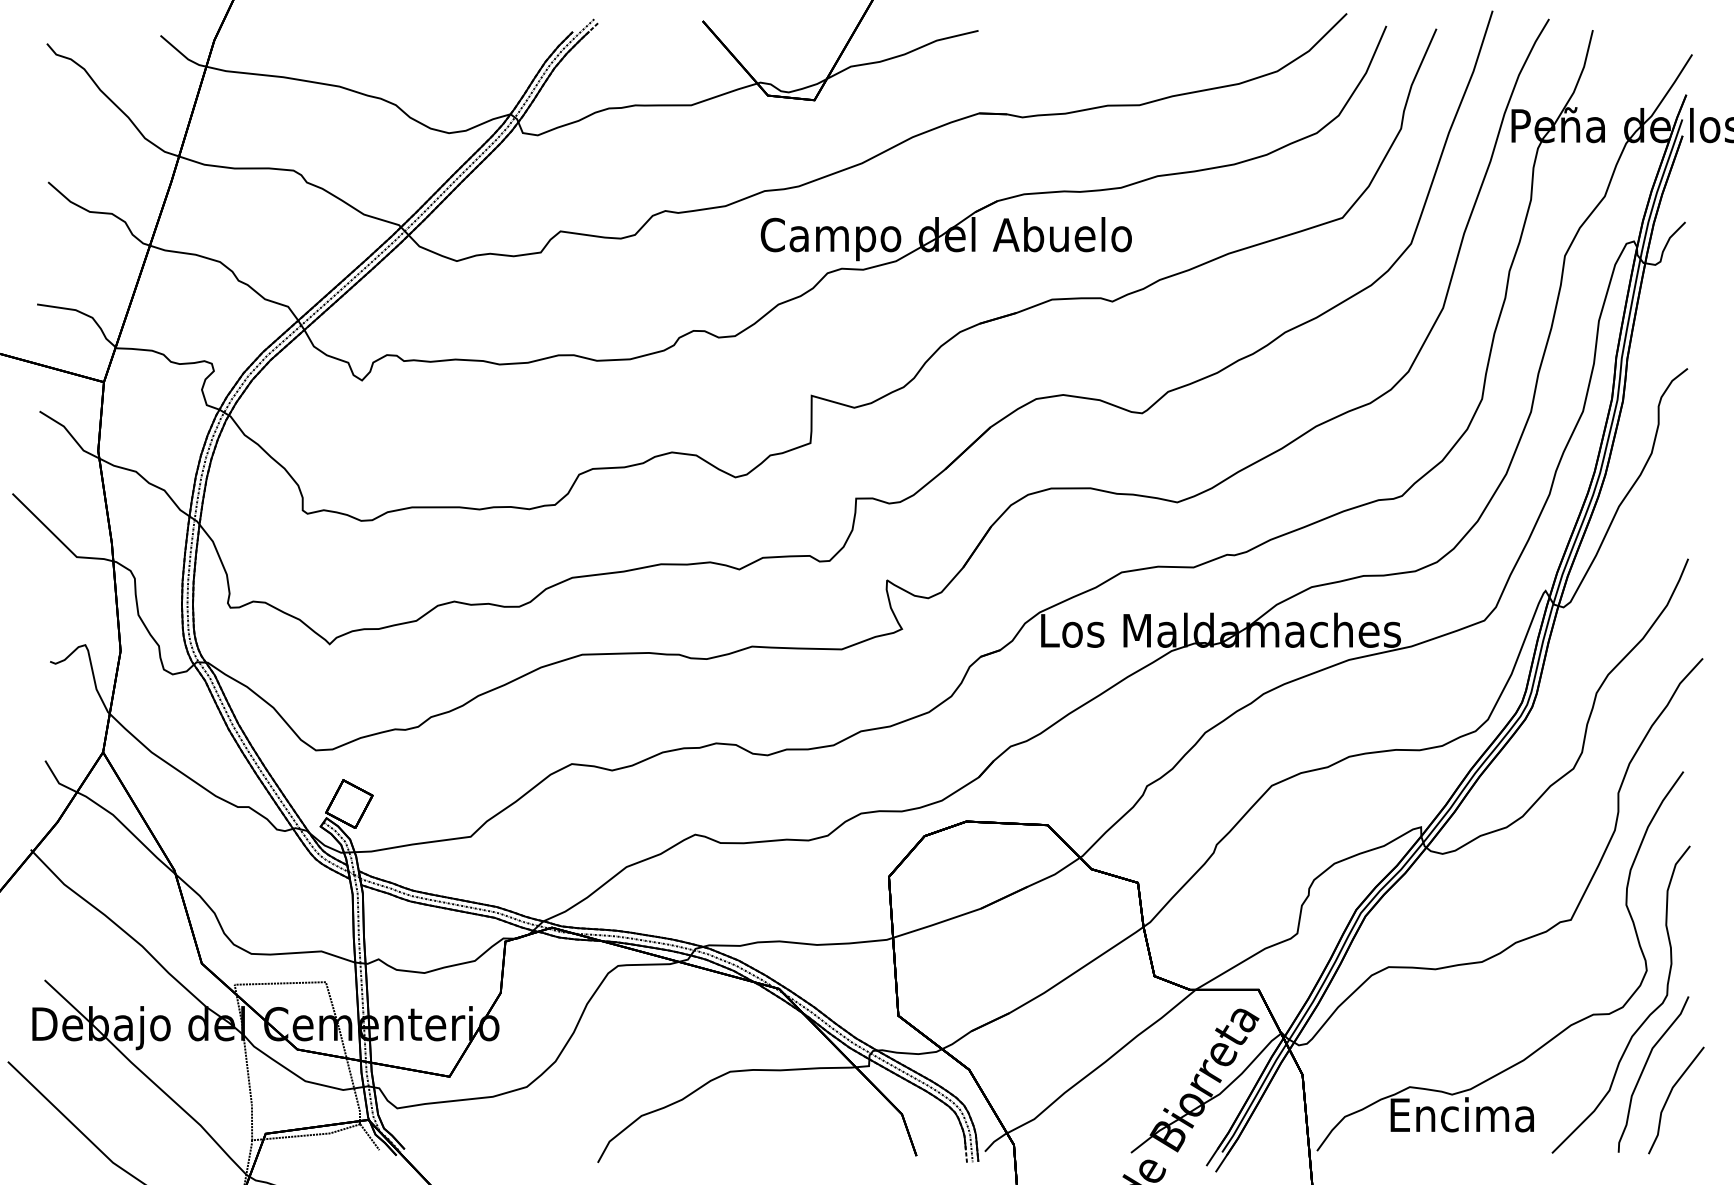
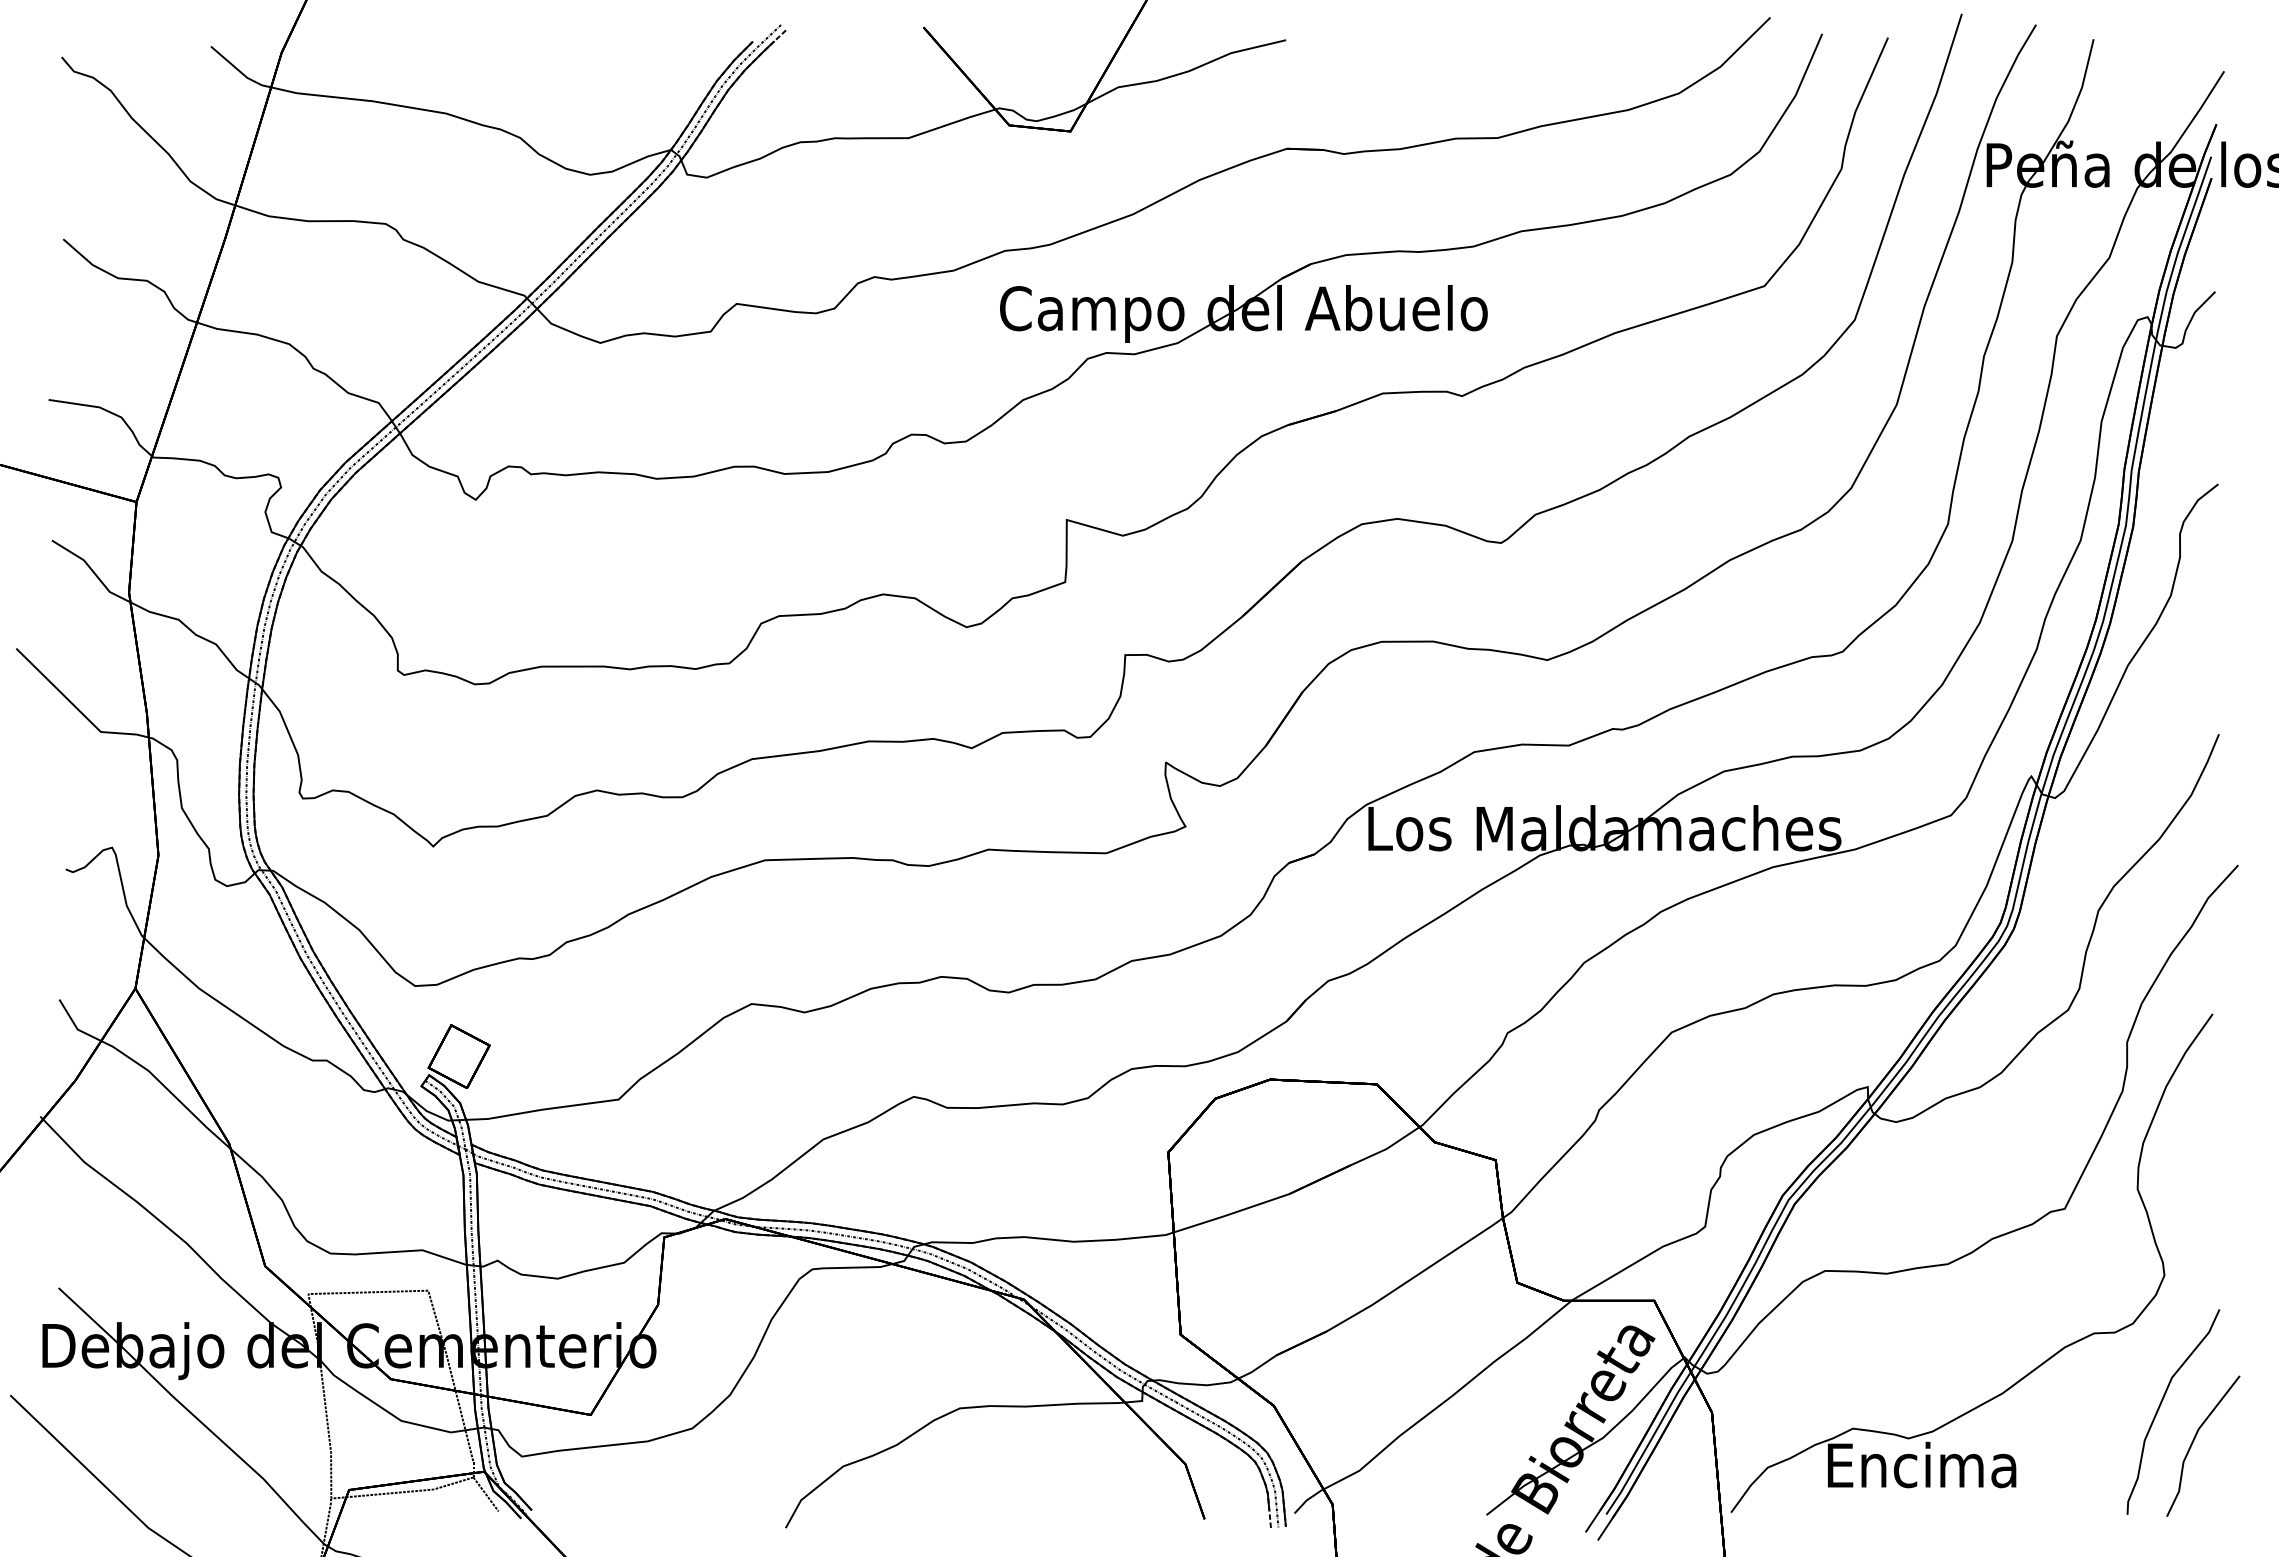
curve: (1644, 1020) -> (2161, 1340), removed

